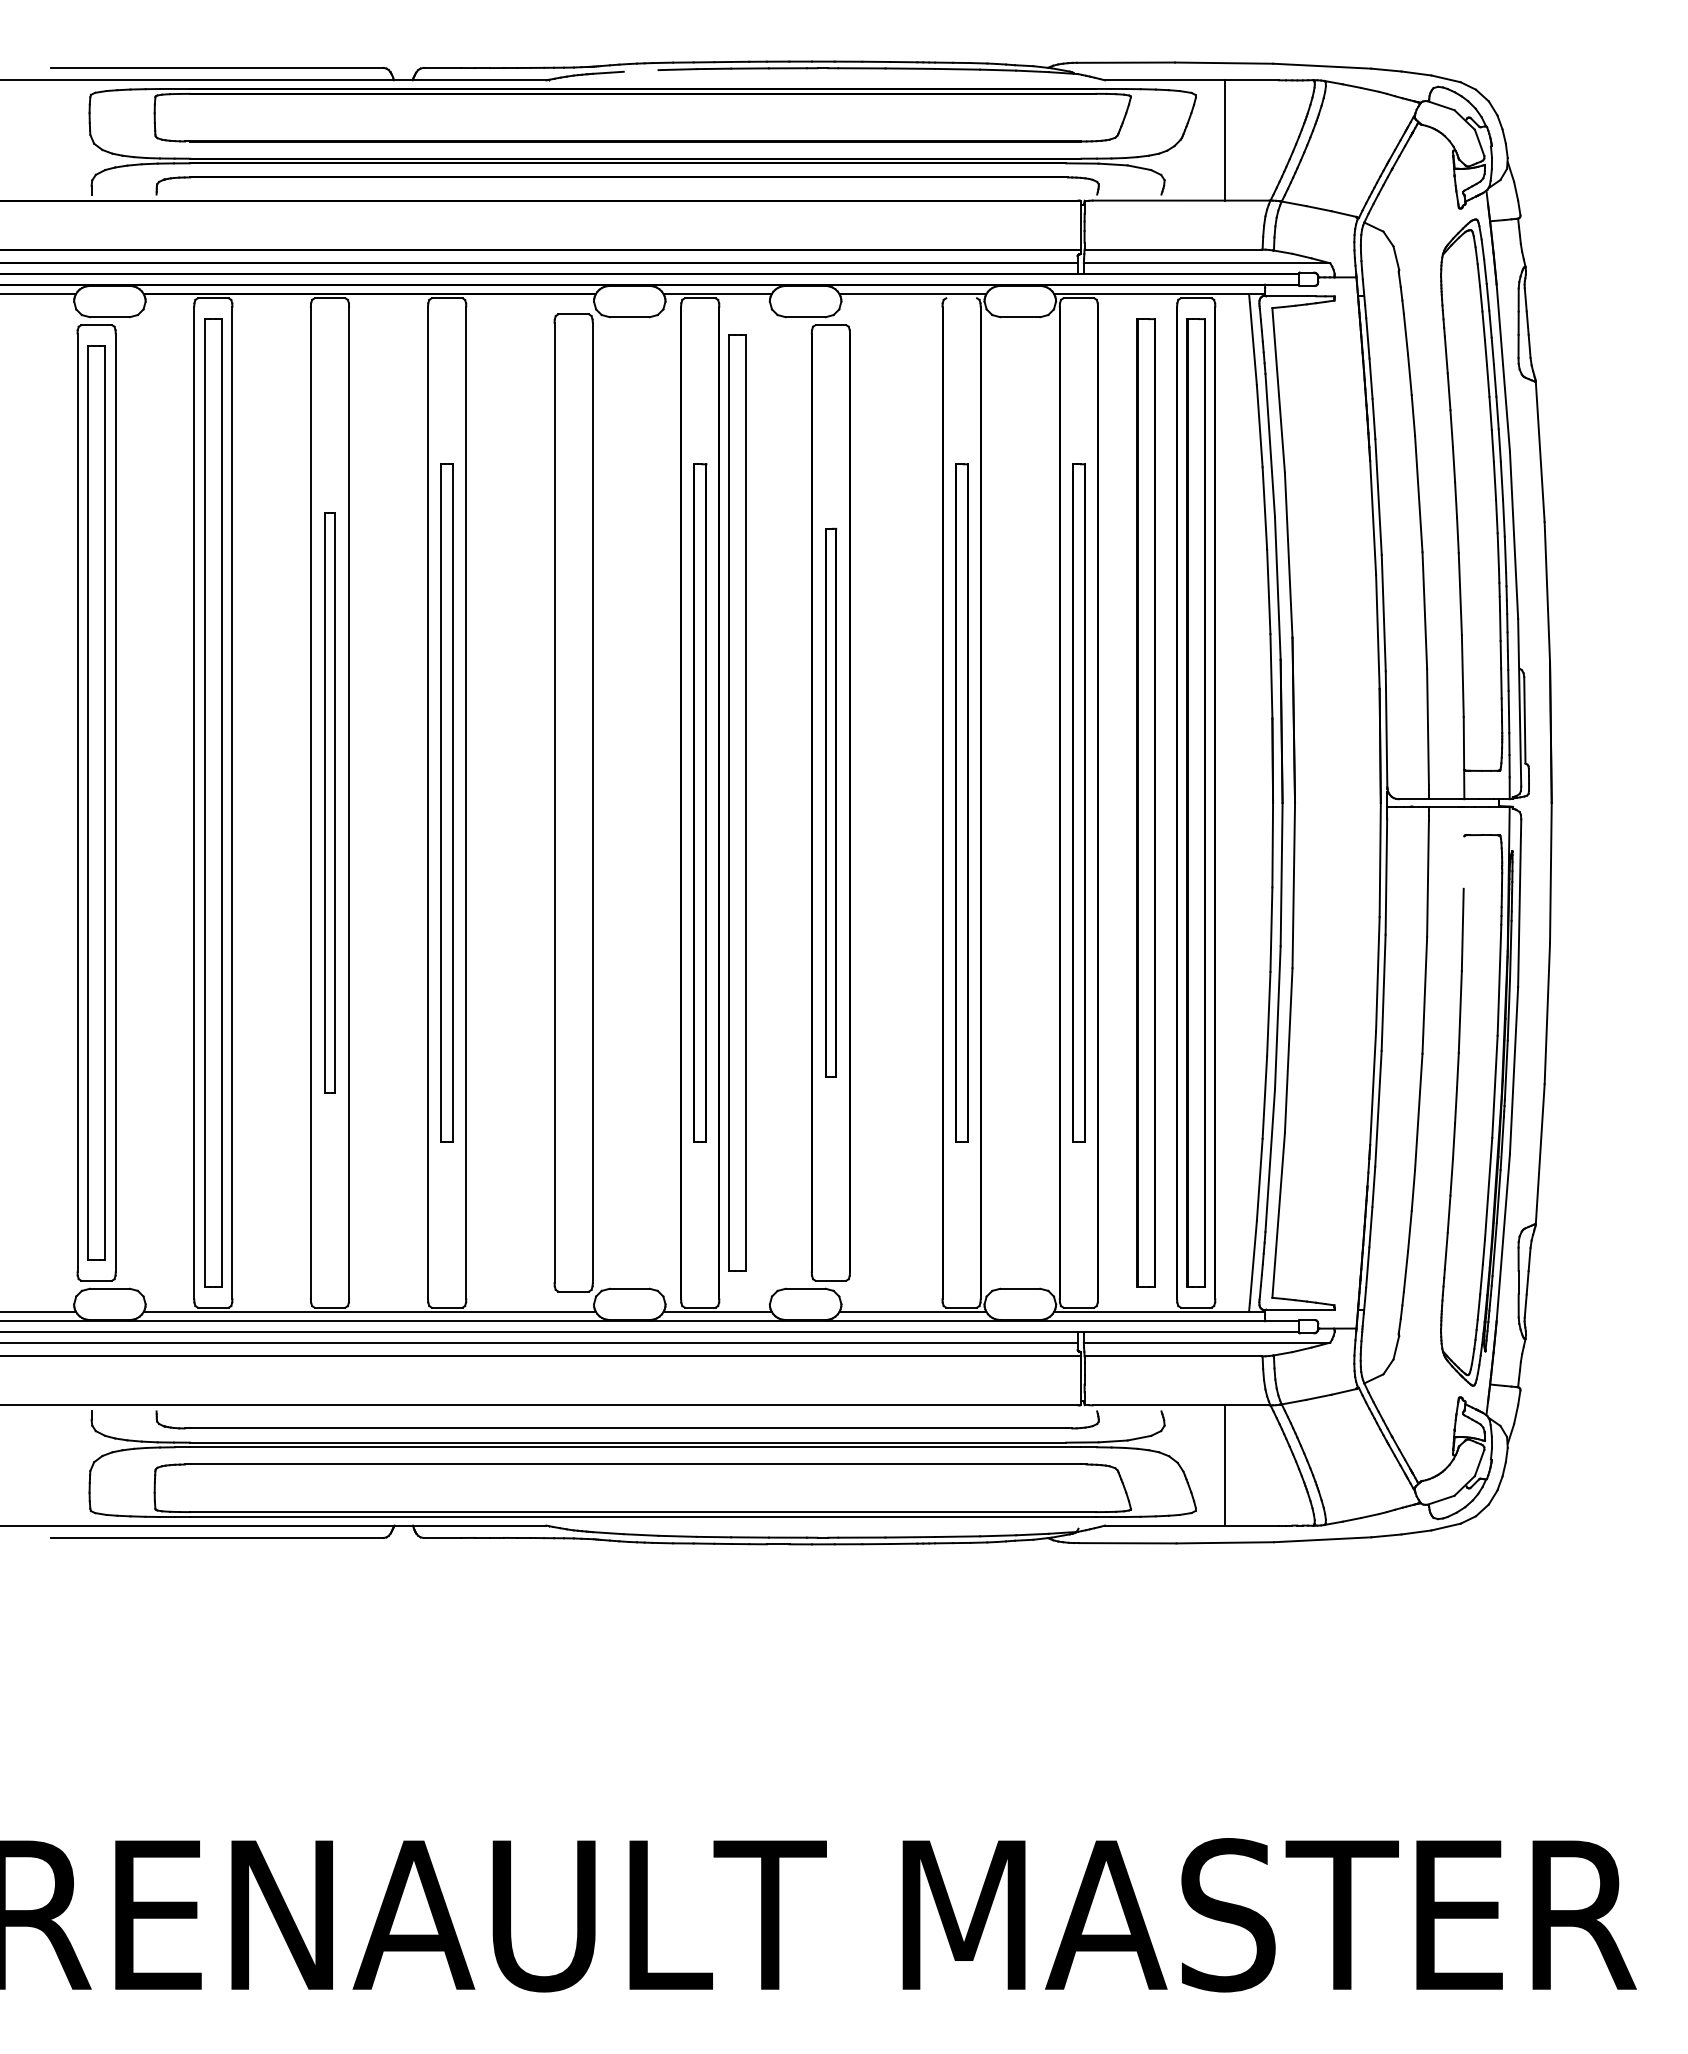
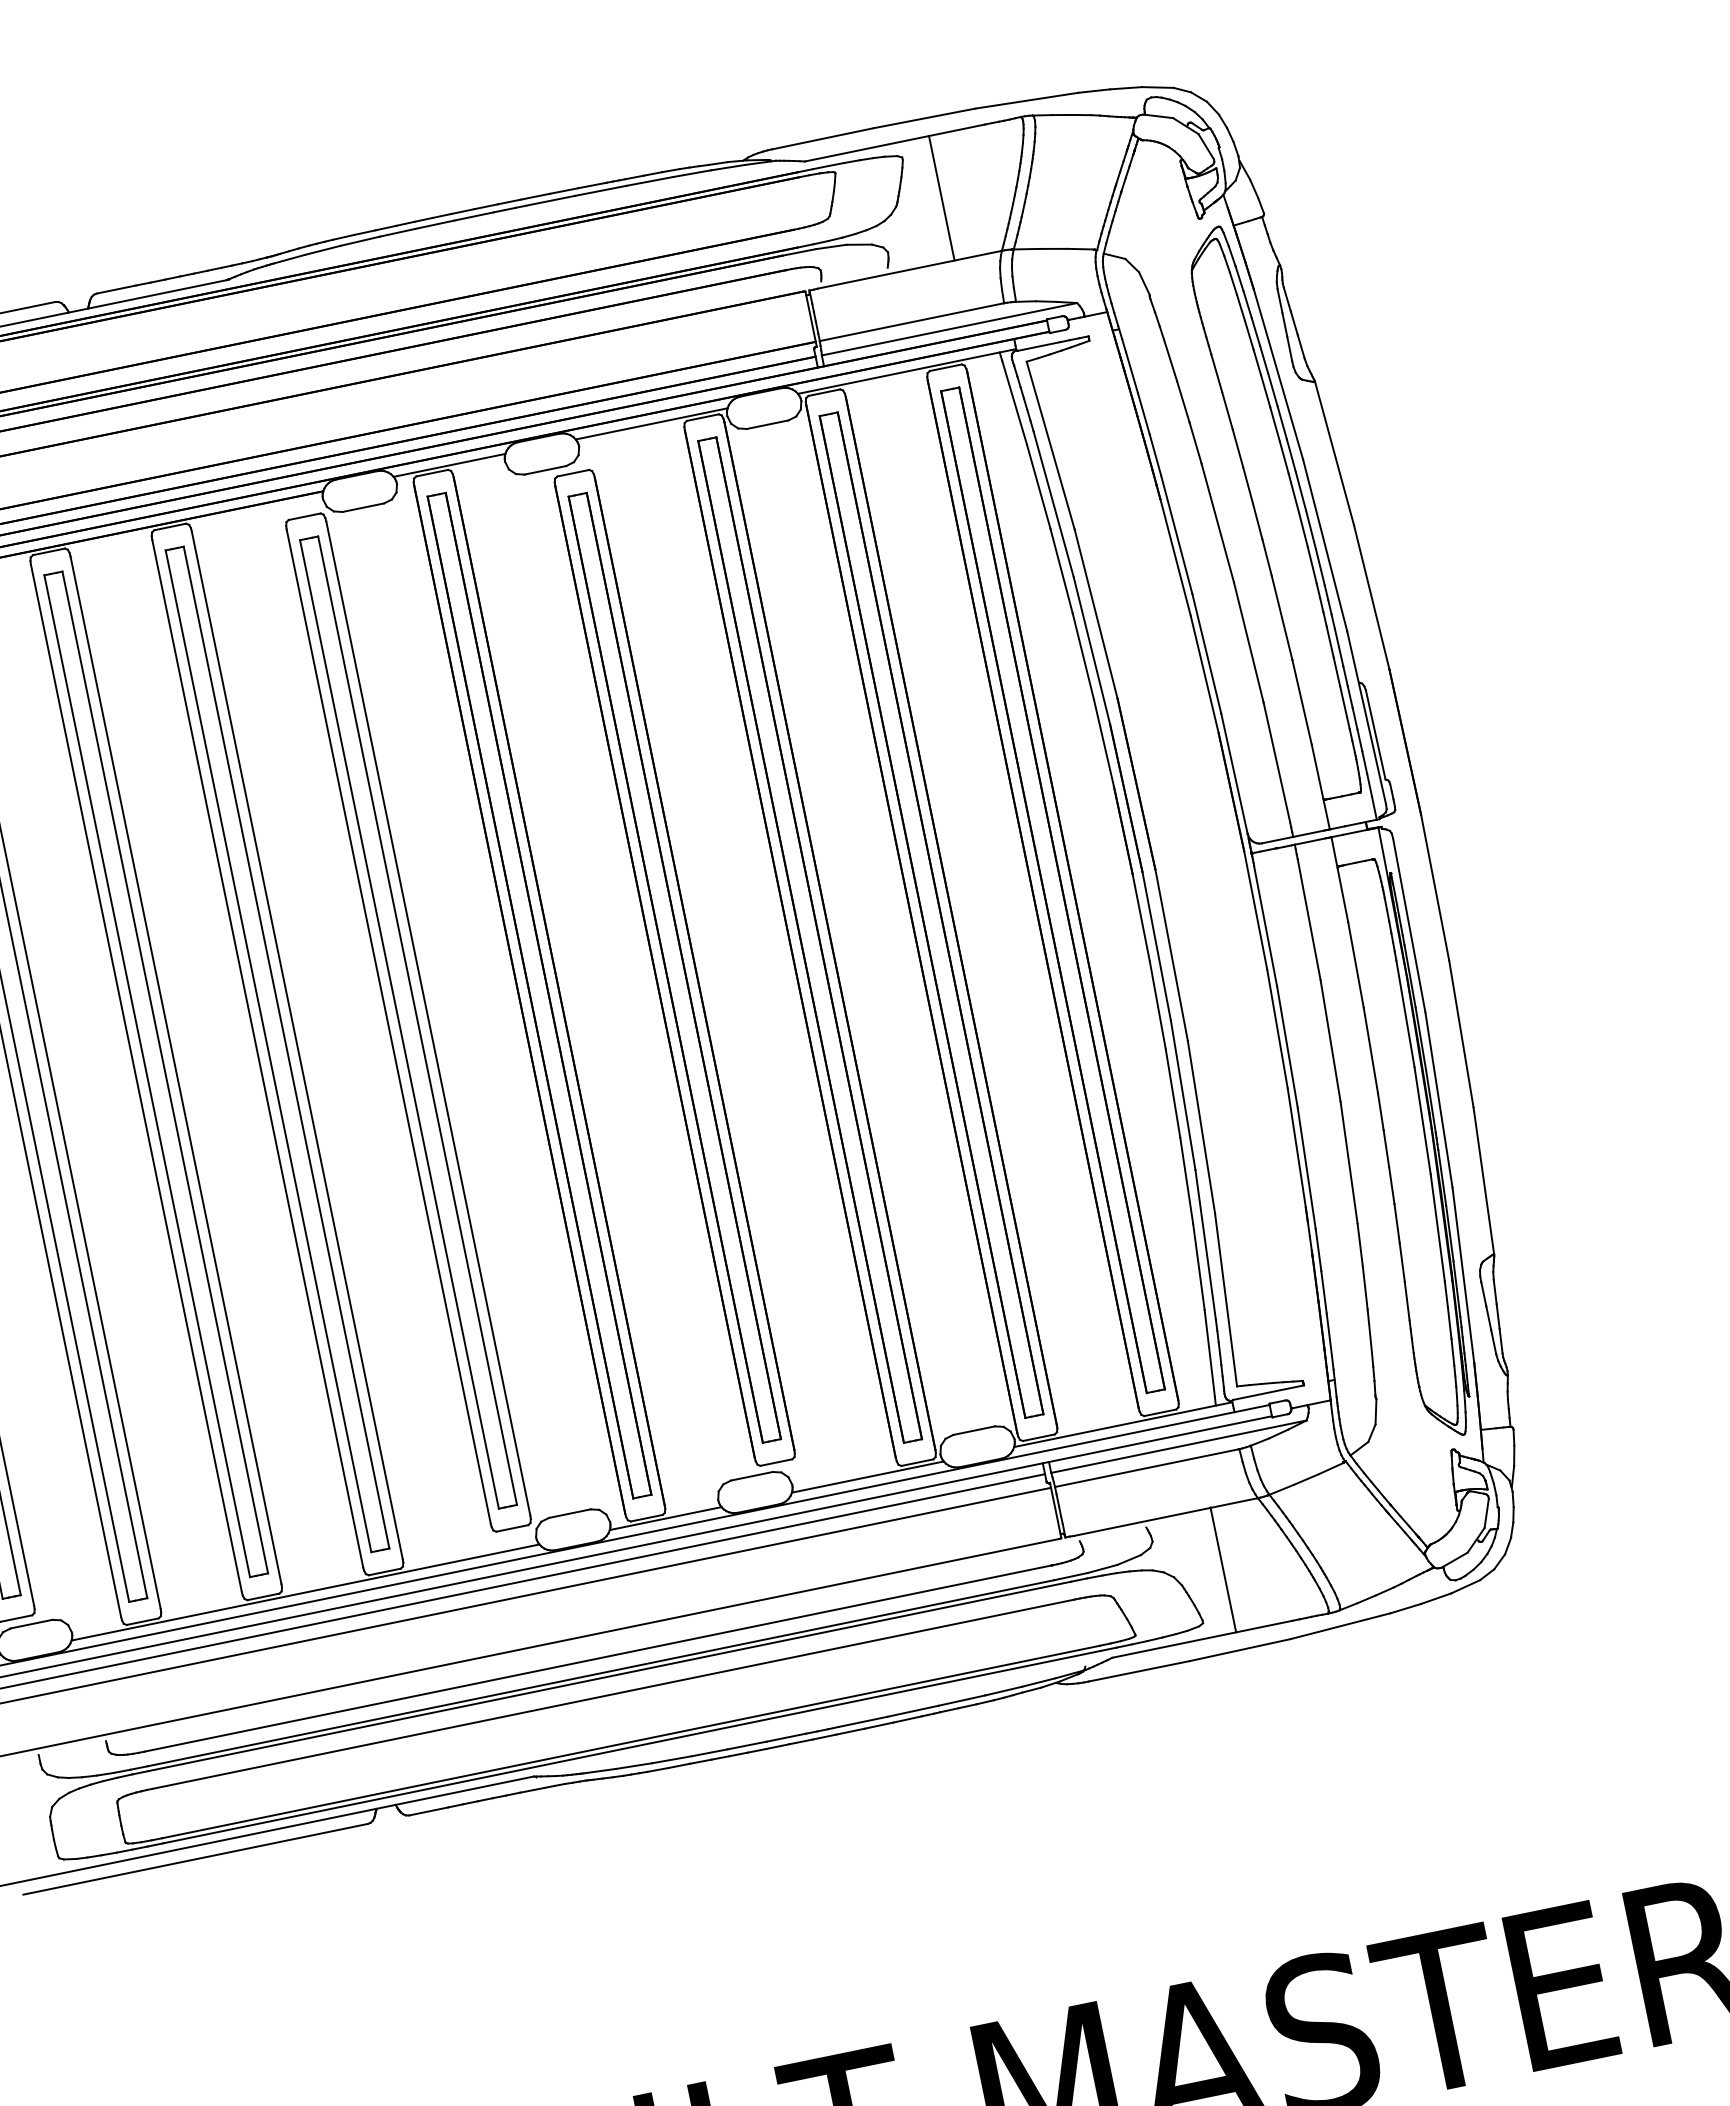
line: (640, 70) -> (322, 250), added
line: (961, 298) -> (702, 417), added
part: (329, 802) -> (155, 1073), size x1.67
part: (446, 802) -> (276, 1049), size x1.43
part: (700, 802) -> (539, 995), size x1.43
part: (737, 802) -> (408, 1022), moved
part: (830, 802) -> (674, 967), size x1.67
part: (961, 802) -> (809, 939), size x1.43
part: (1078, 802) -> (931, 914), size x1.43
part: (1145, 802) -> (1000, 900), removed
line: (1463, 847) -> (1339, 879), added

